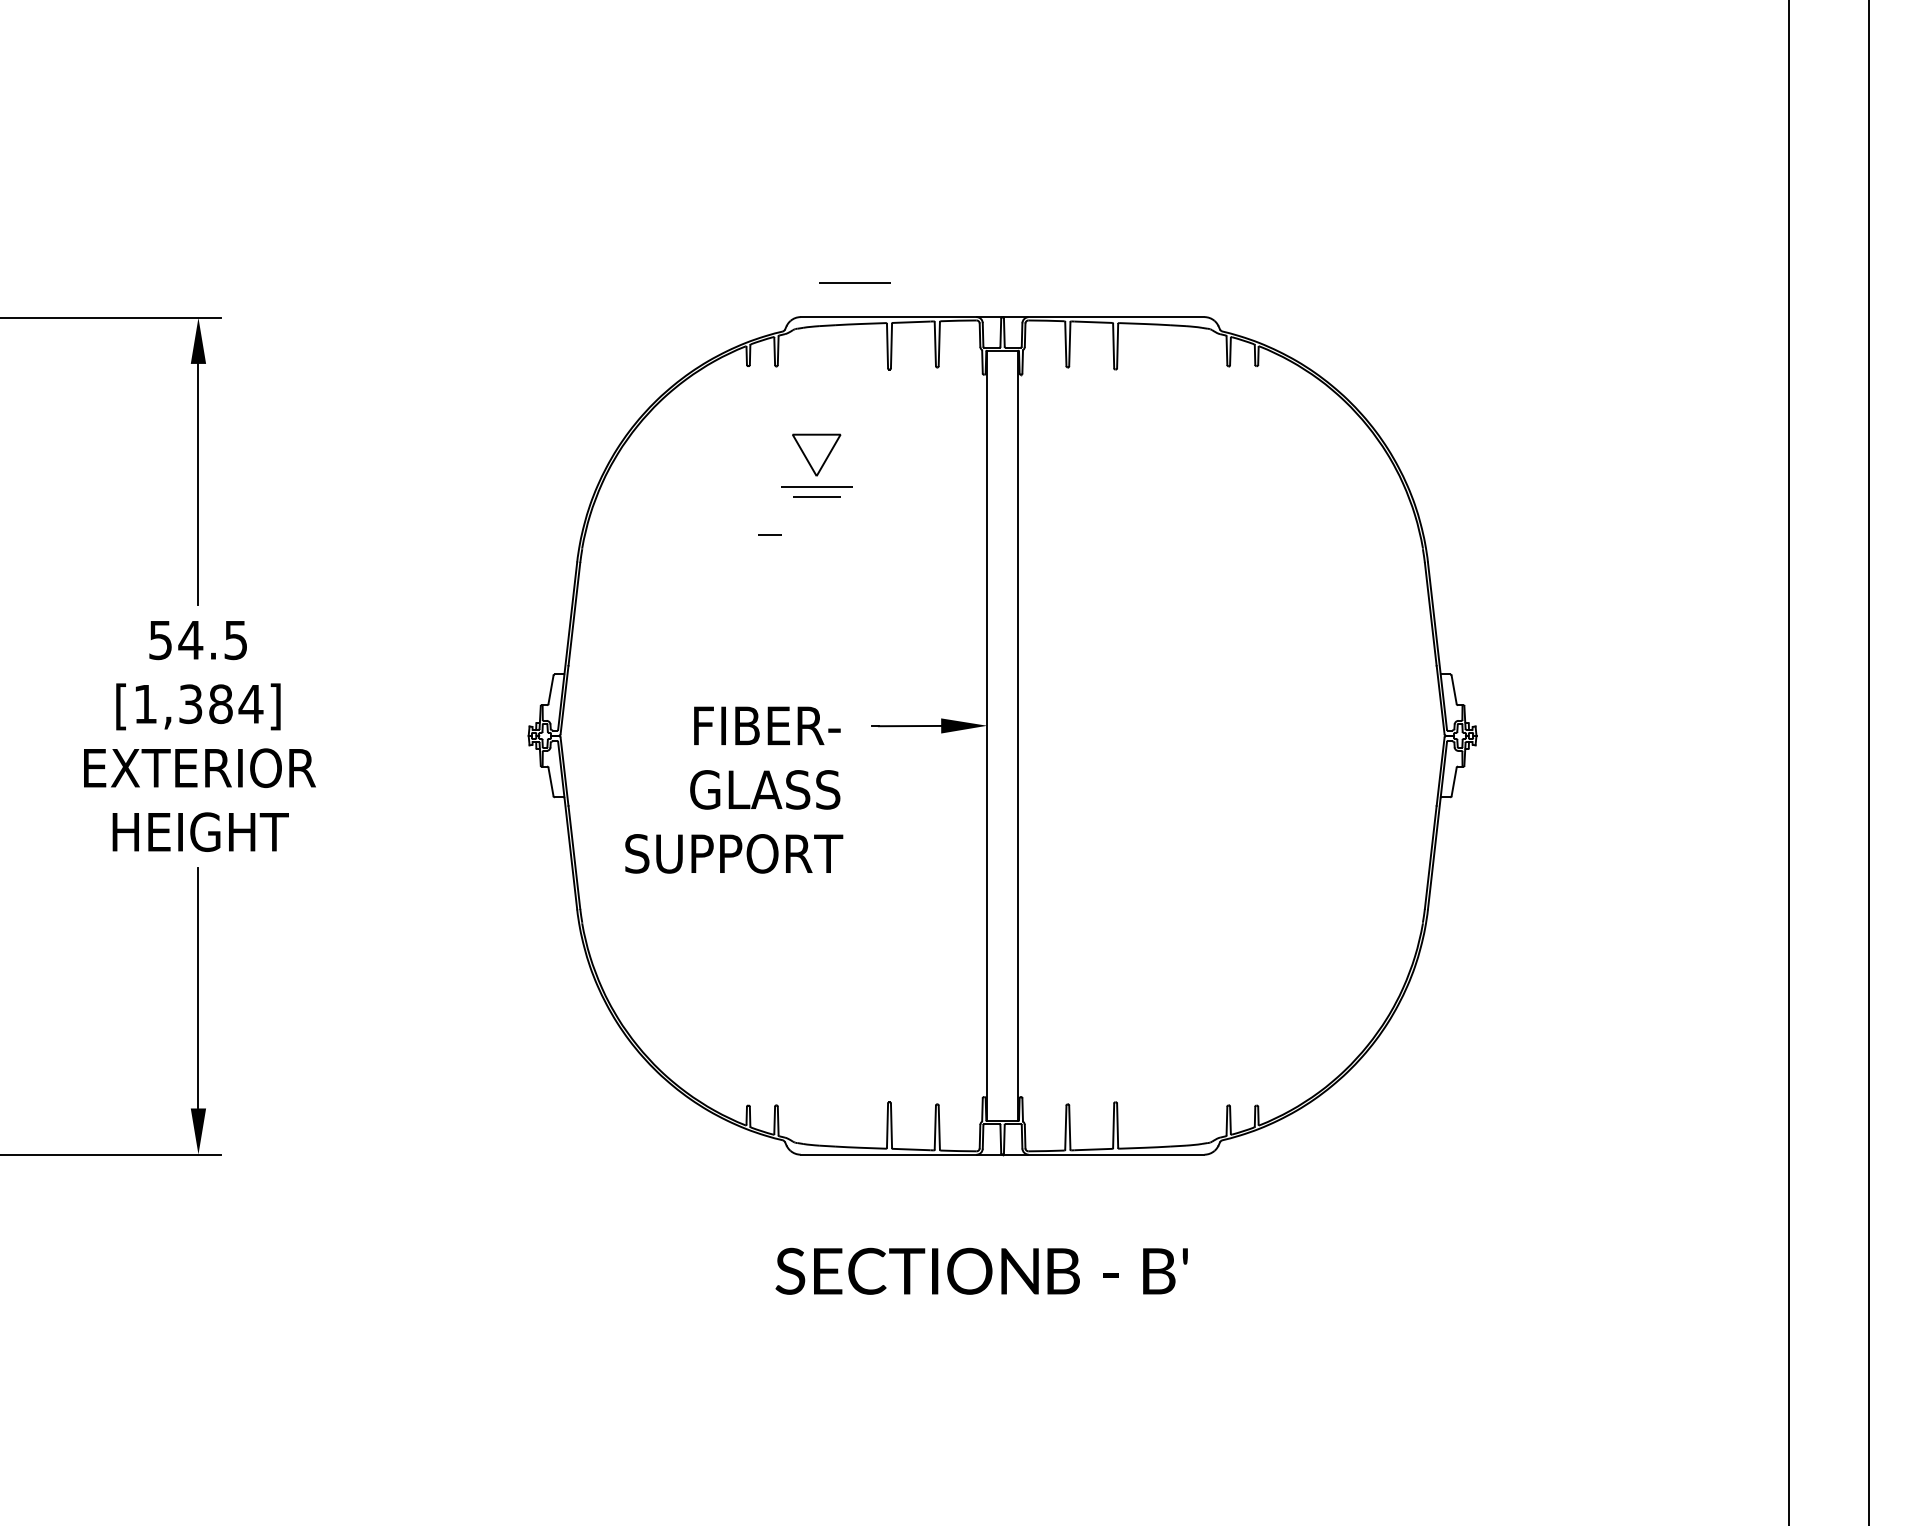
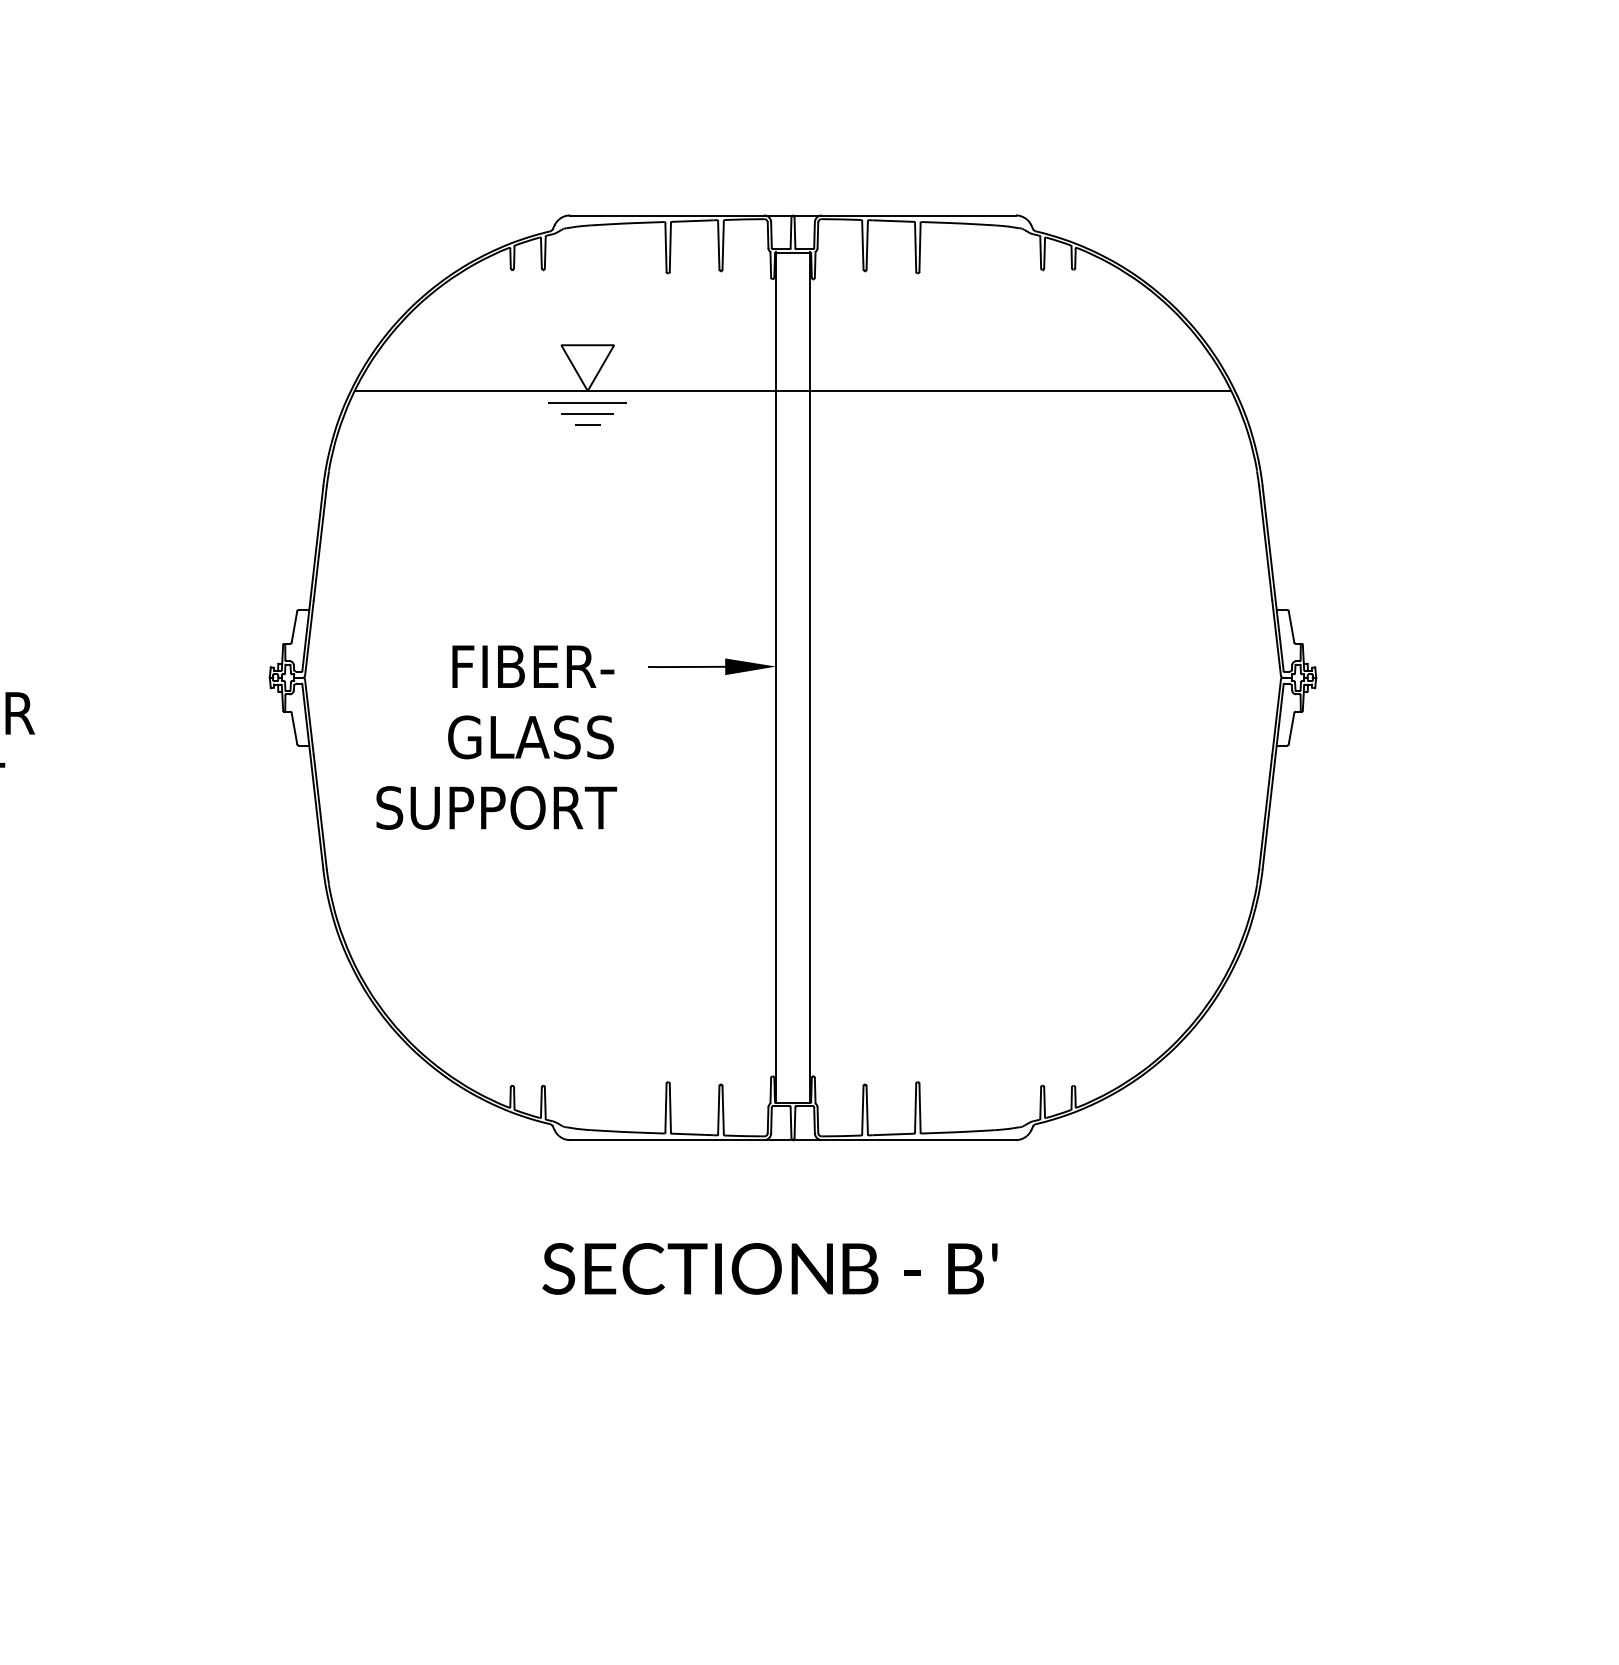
line: (854, 282) -> (629, 177), removed
line: (1002, 476) -> (792, 391), added
line: (769, 534) -> (587, 424), moved

